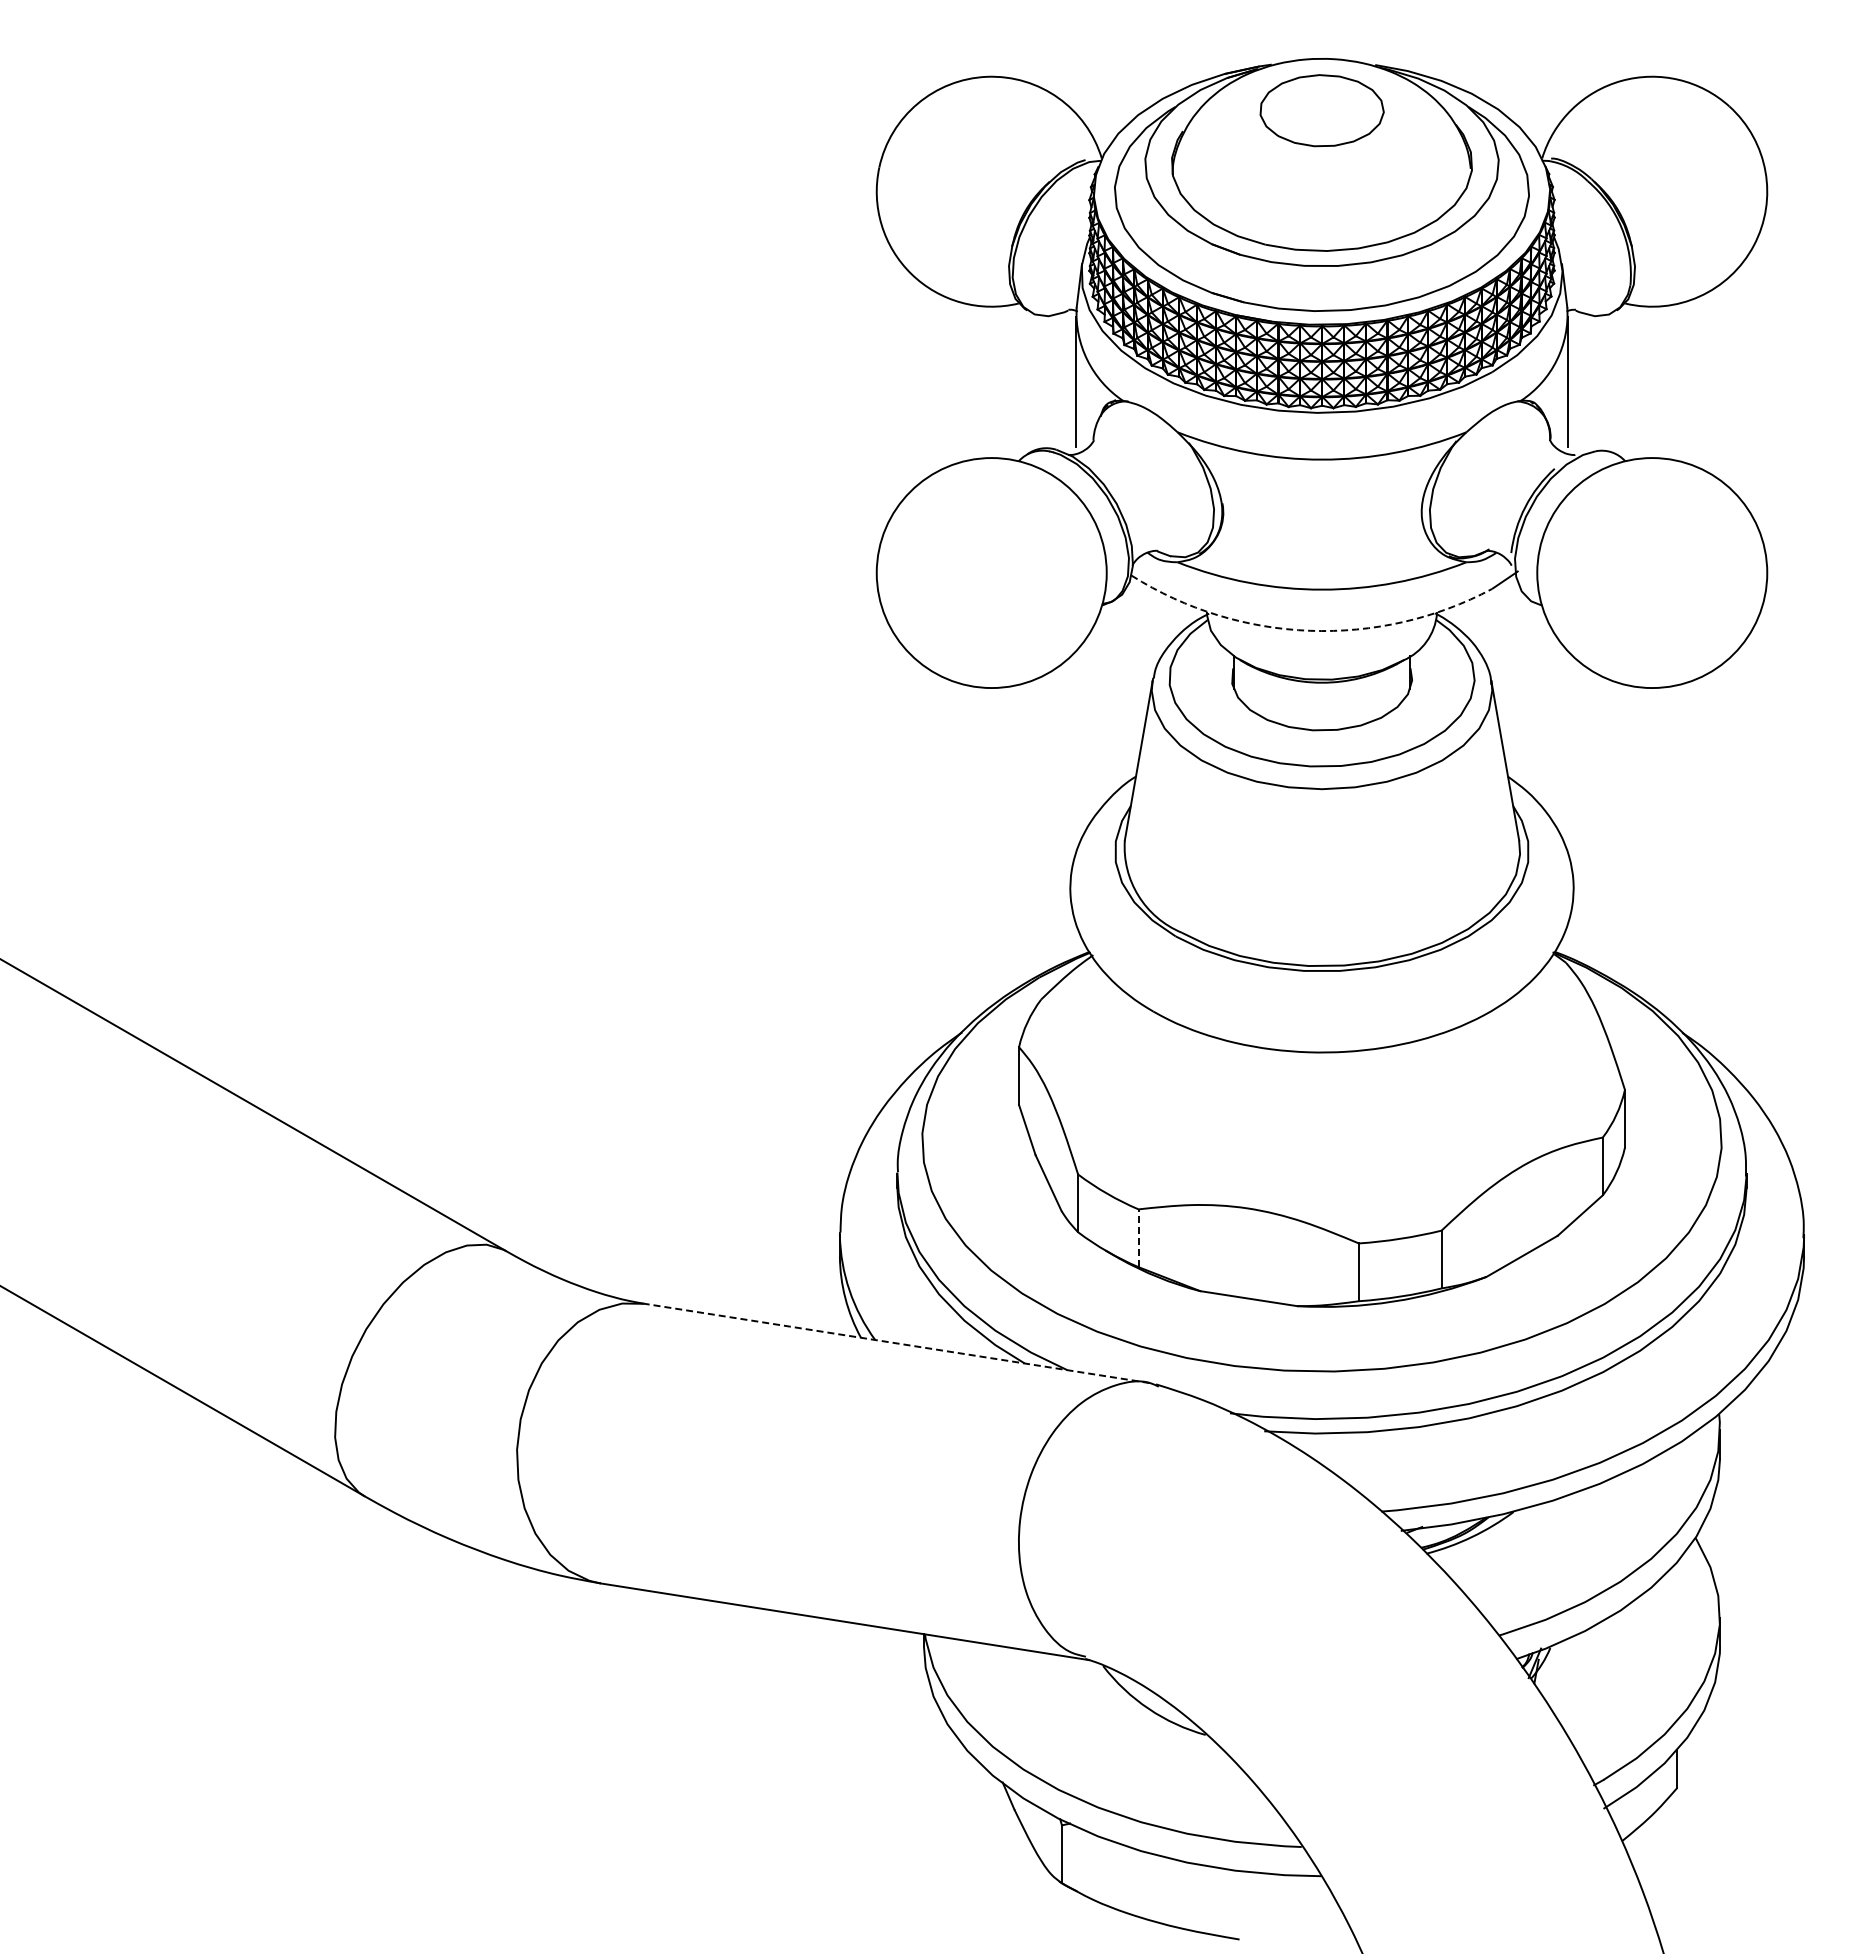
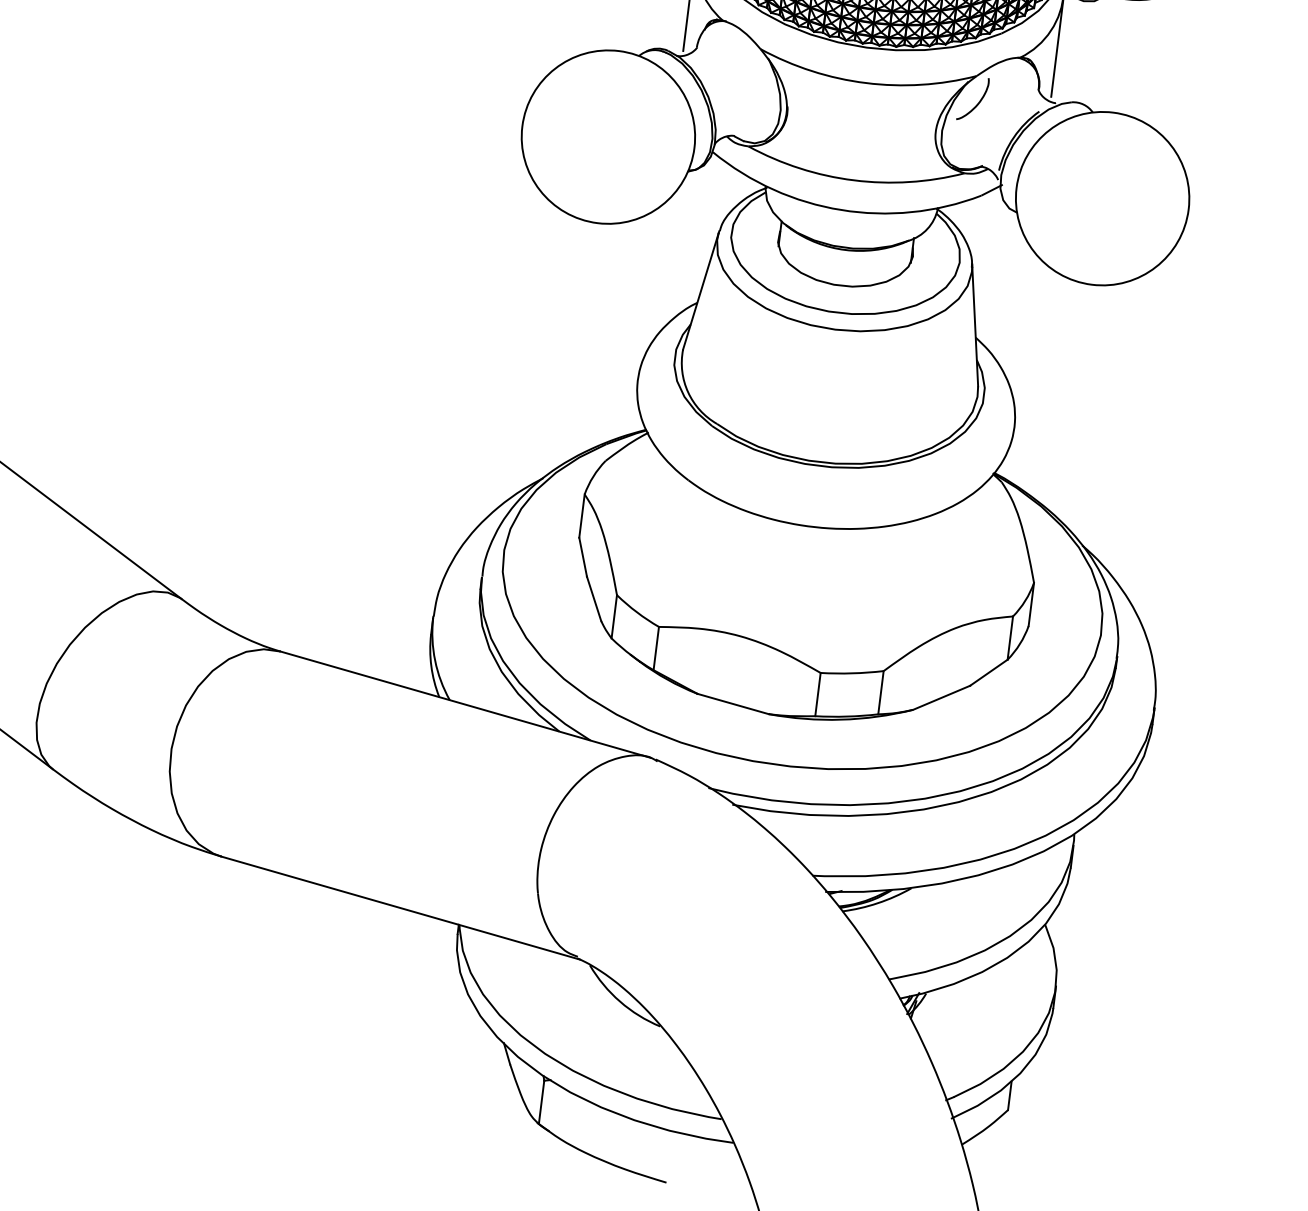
curve: (1472, 467) -> (977, 102), added
arc: (1310, 630) -> (841, 209), dashed -> solid
line: (1138, 1238) -> (656, 648), dashed -> solid
line: (896, 1343) -> (465, 704), dashed -> solid

